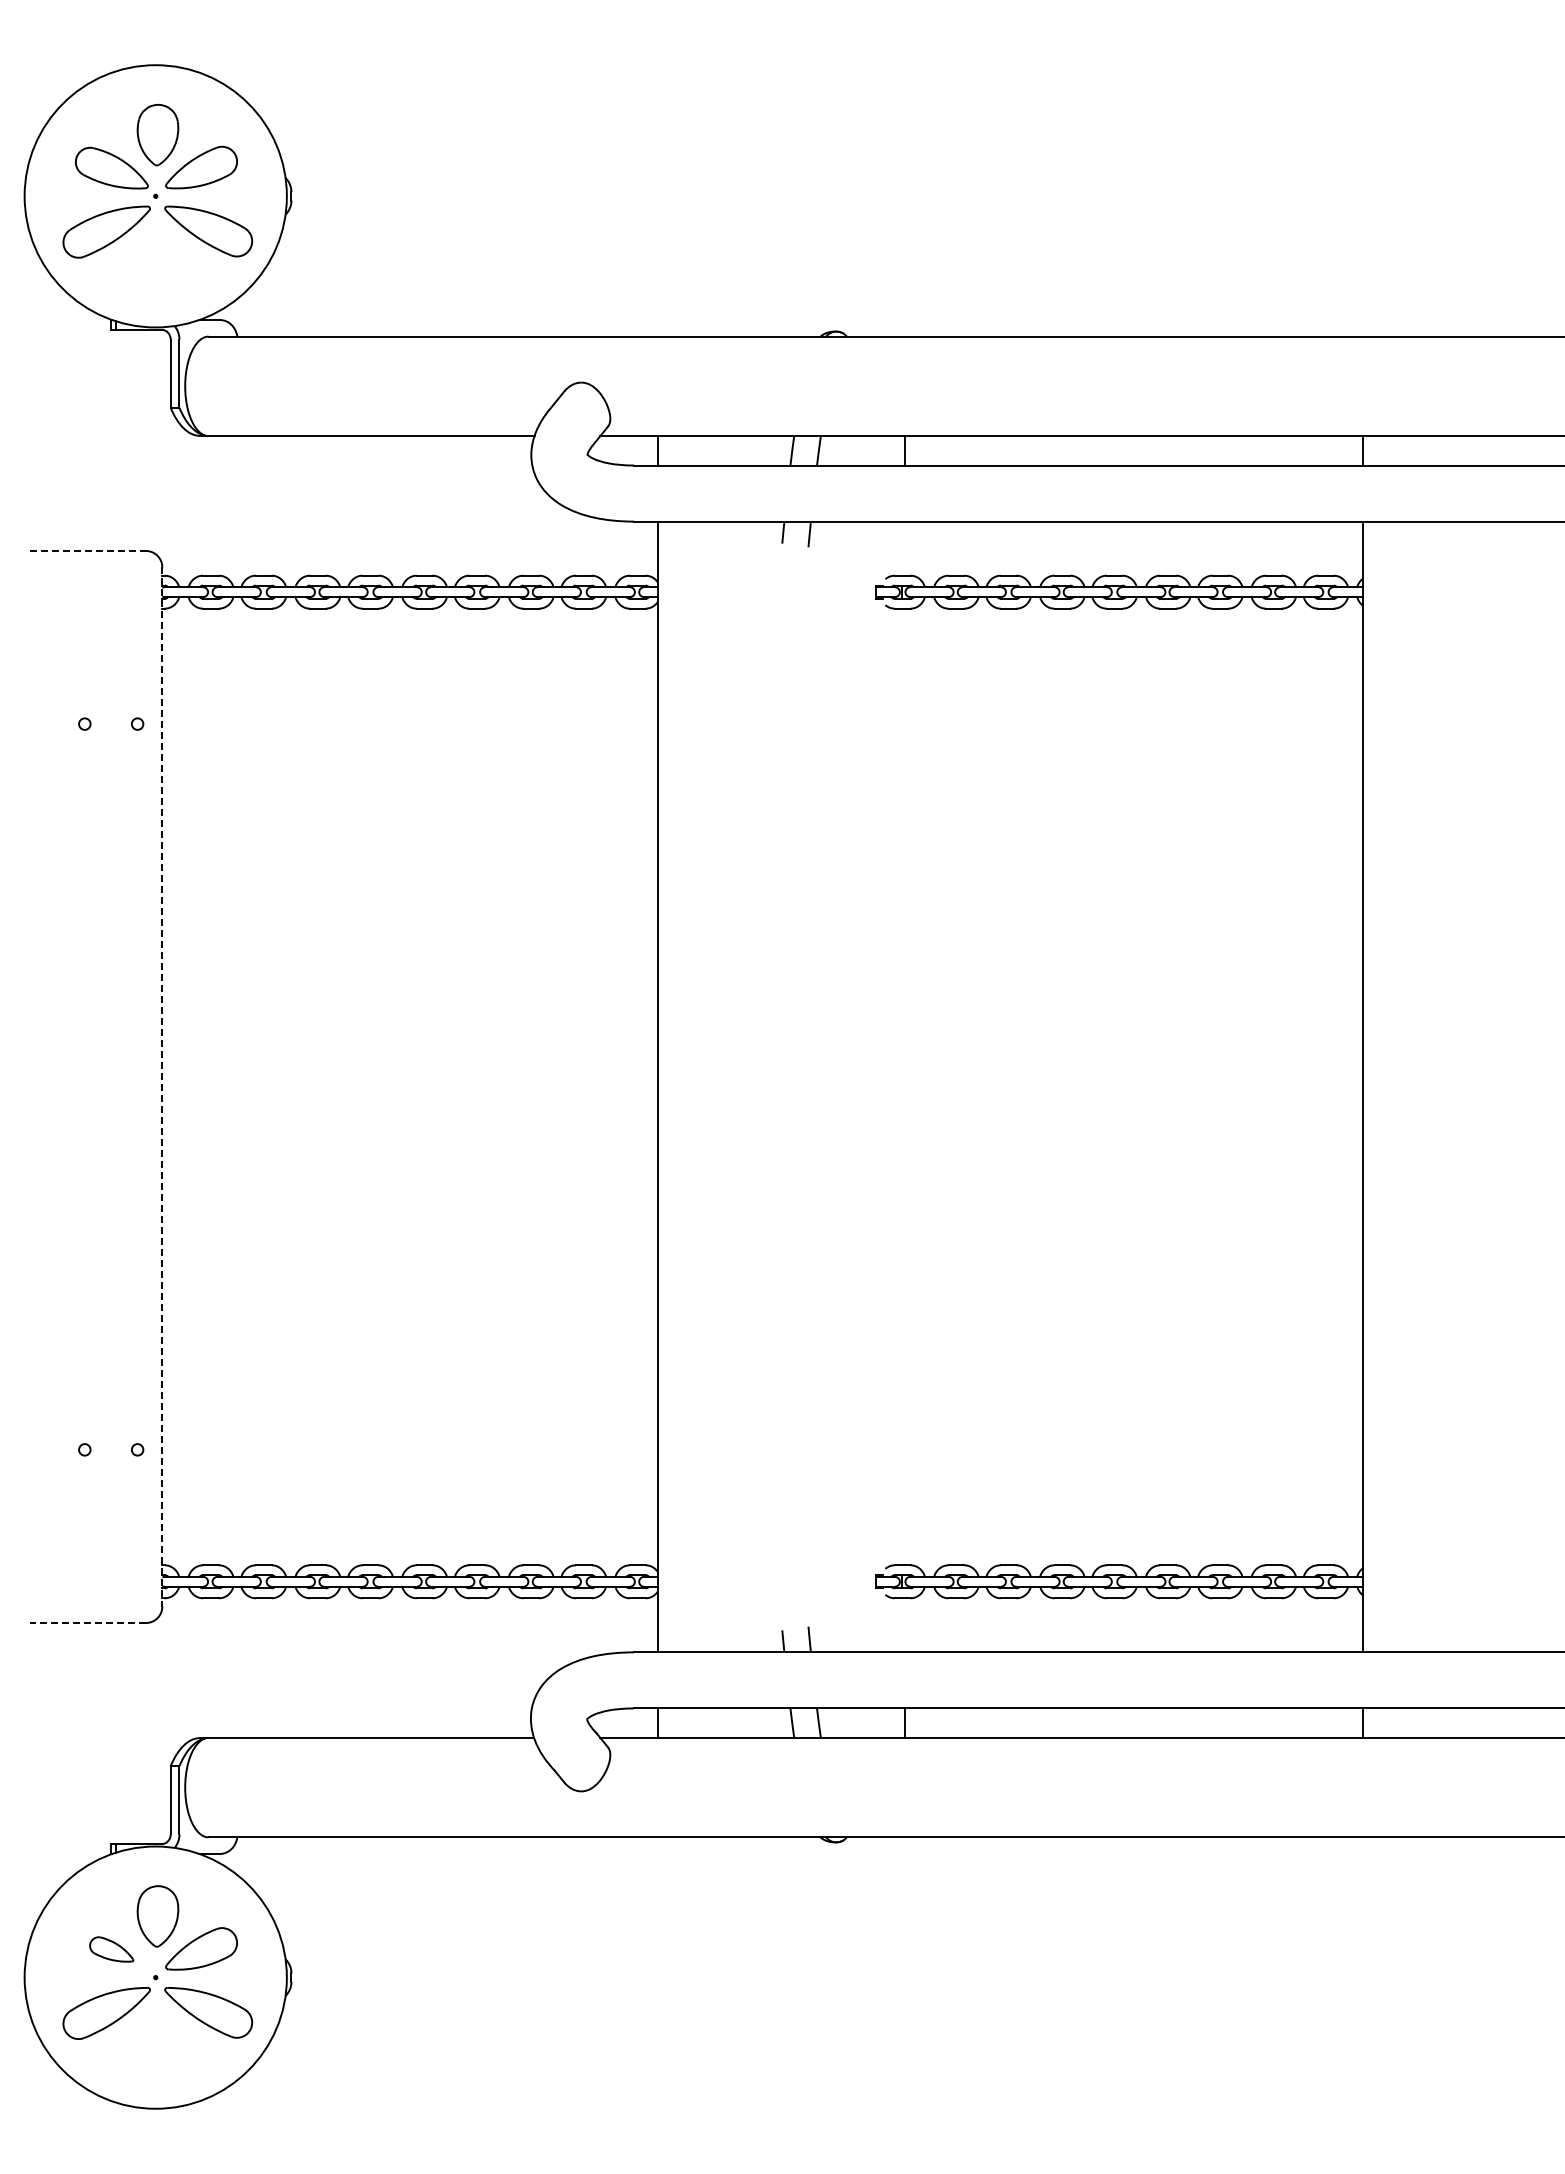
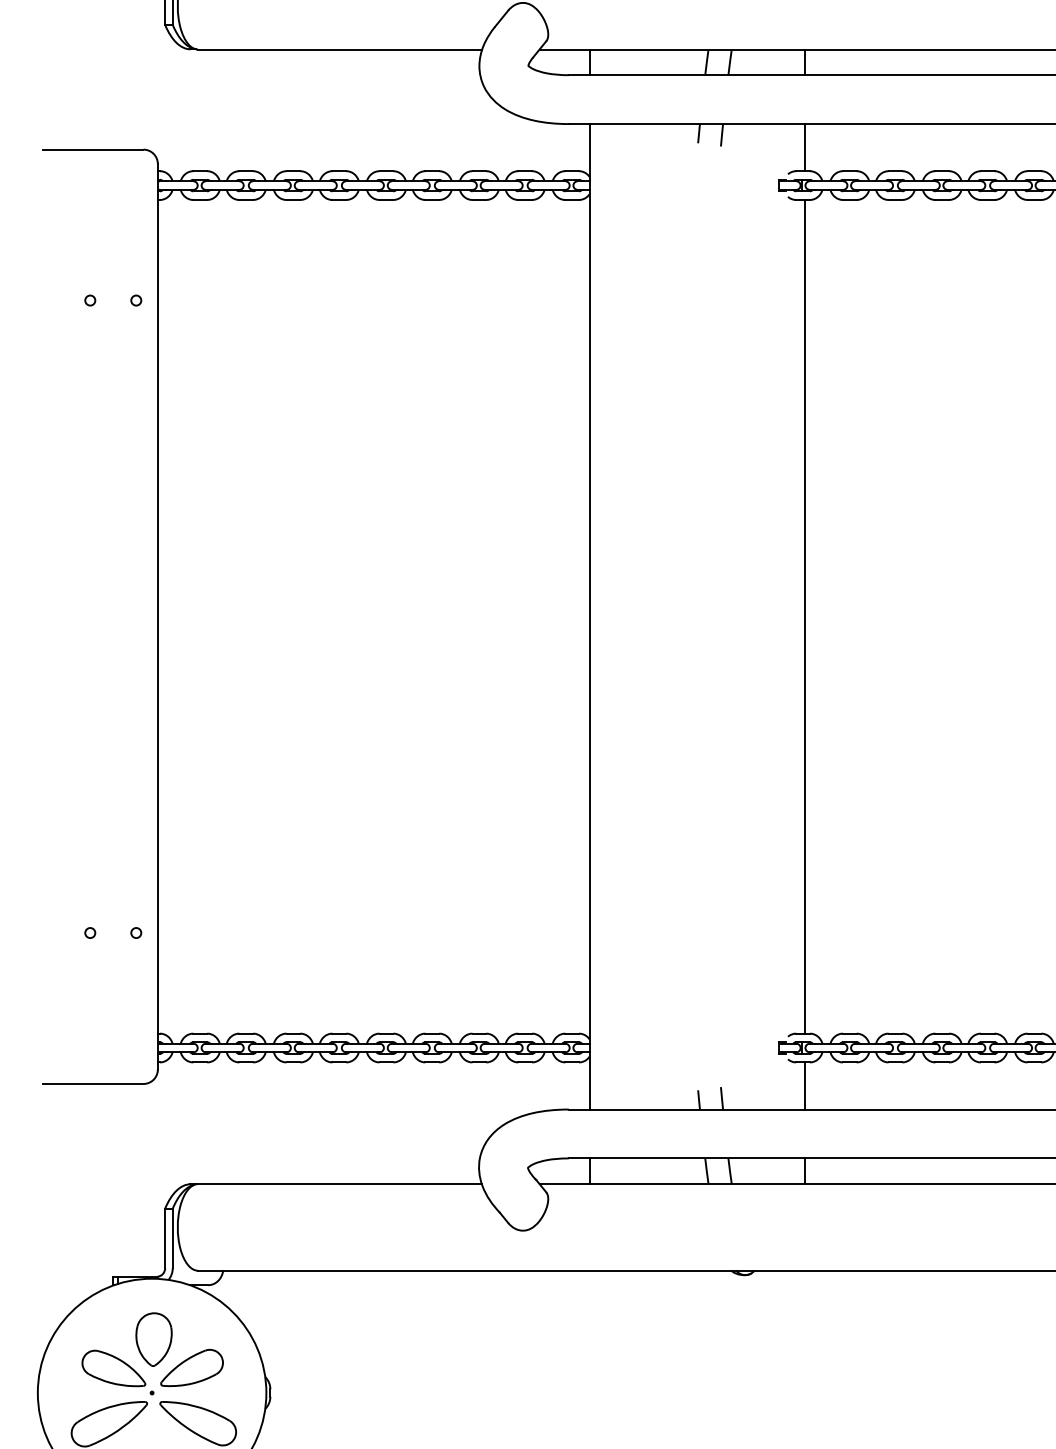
line: (905, 548) -> (805, 147), added
line: (88, 550) -> (93, 149), dashed -> solid
line: (162, 1086) -> (157, 616), dashed -> solid
line: (905, 1086) -> (805, 616), added
line: (88, 1623) -> (93, 1084), dashed -> solid
line: (905, 1625) -> (805, 1086), added
part: (111, 1949) -> (113, 1368), size x1.67

